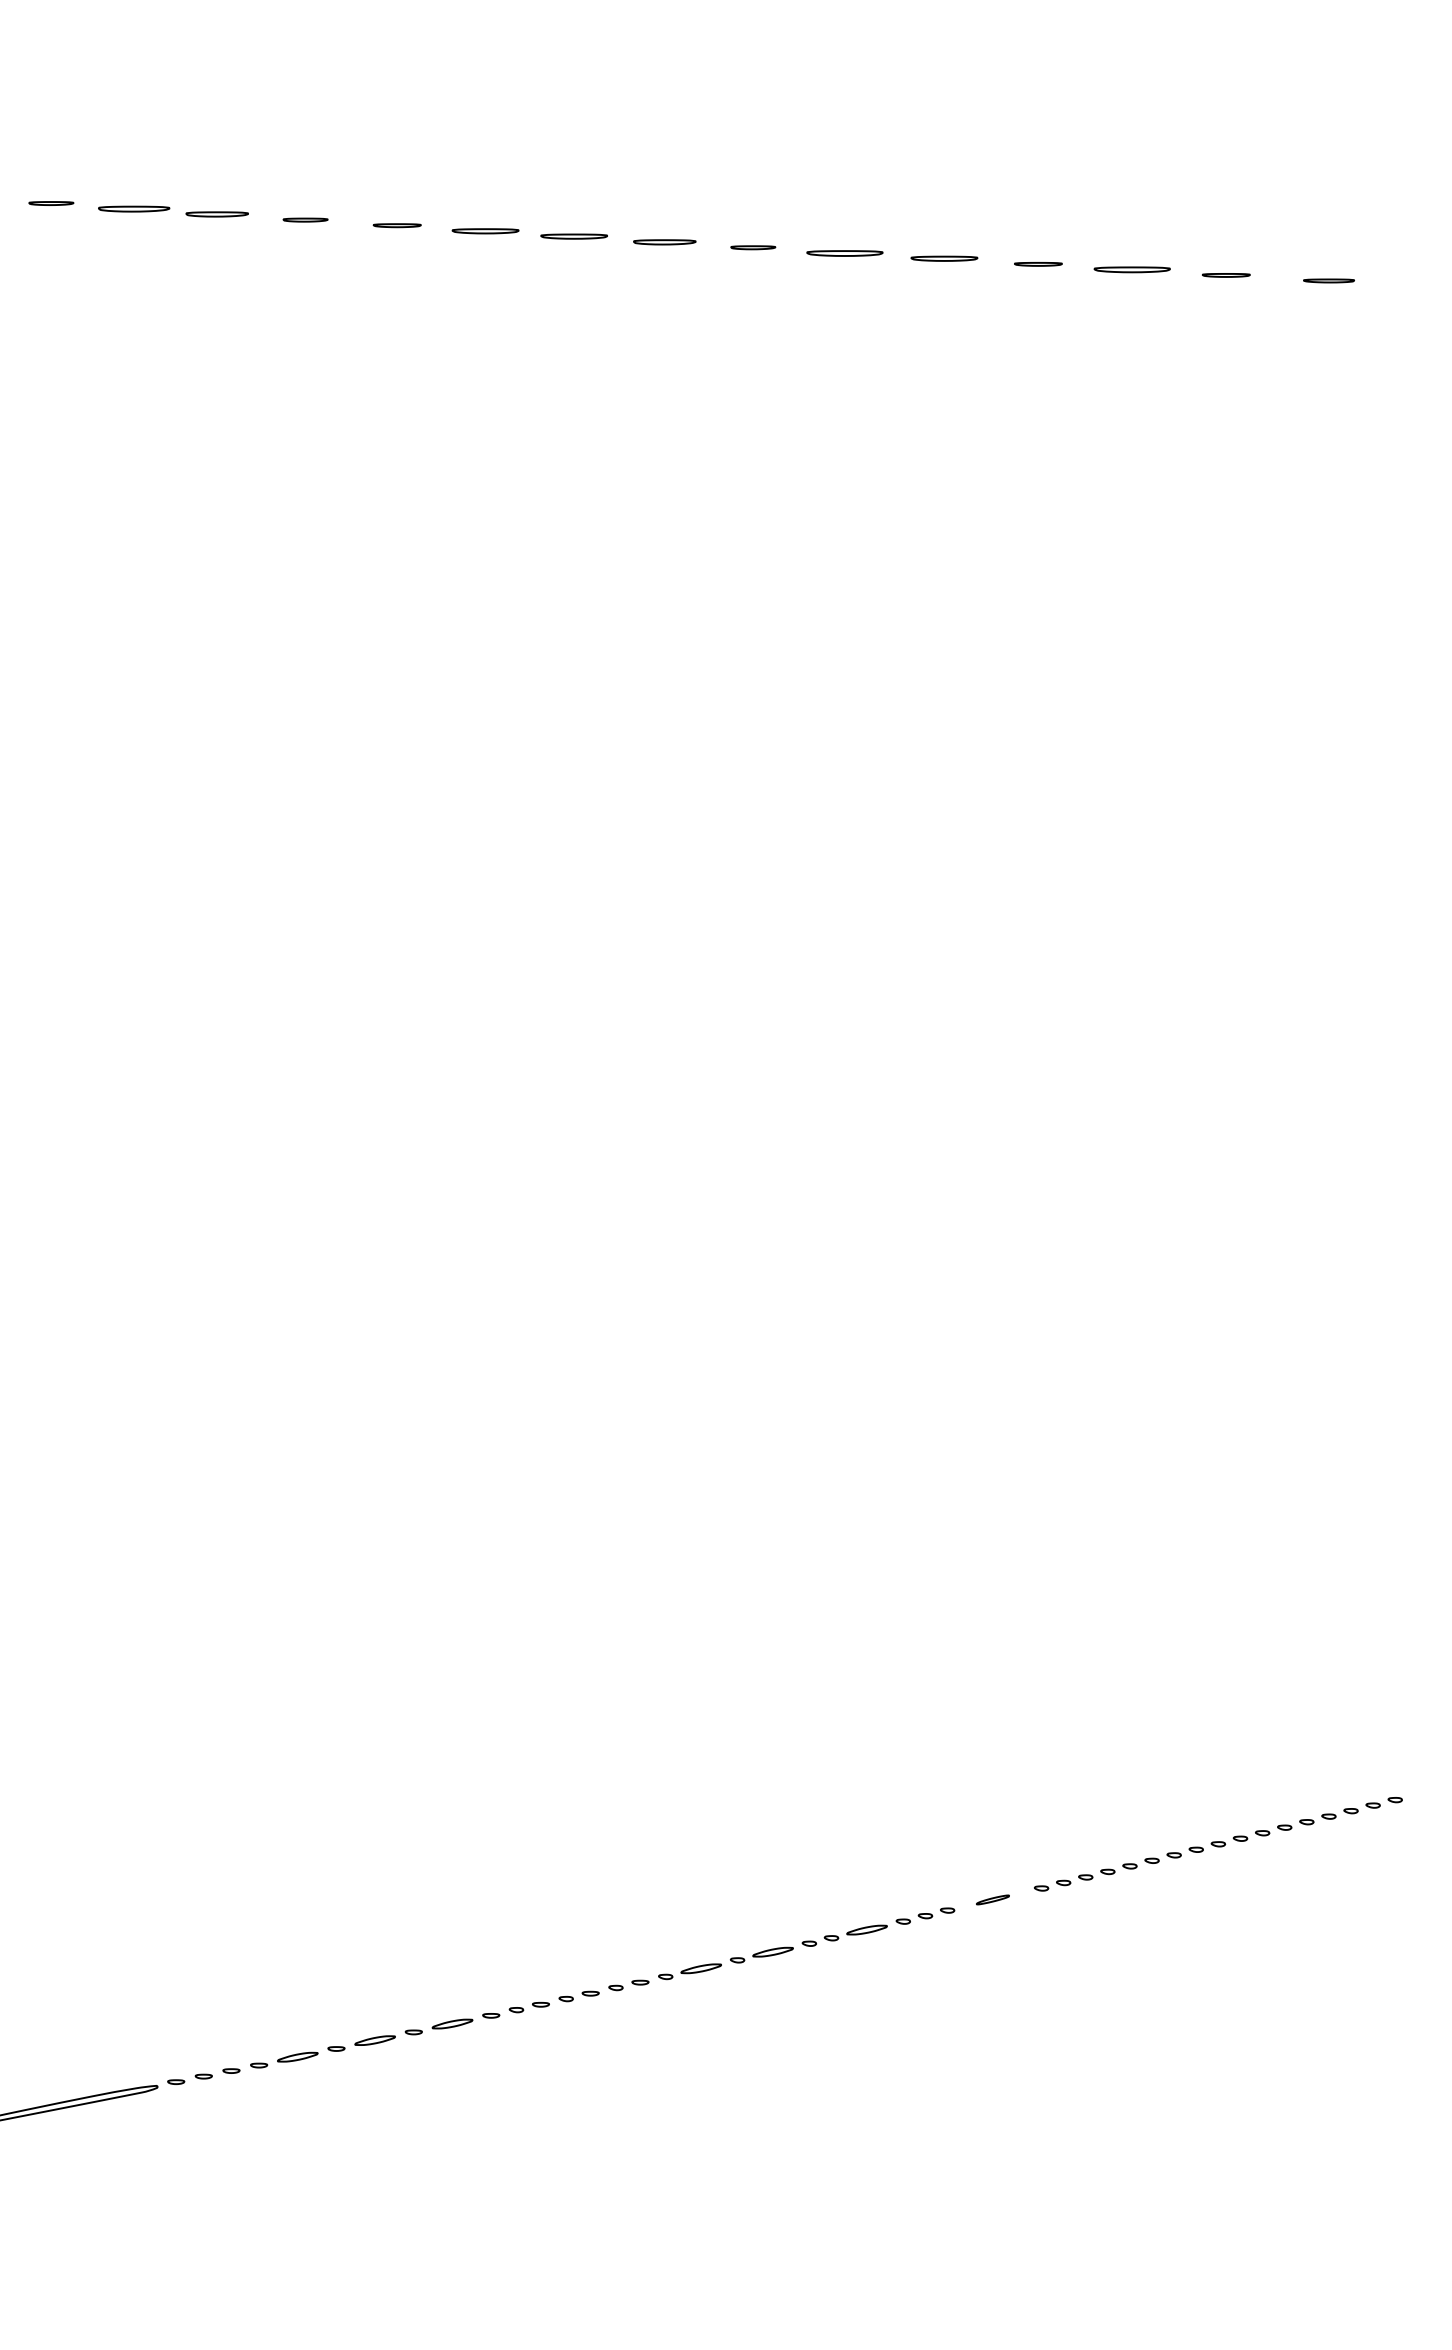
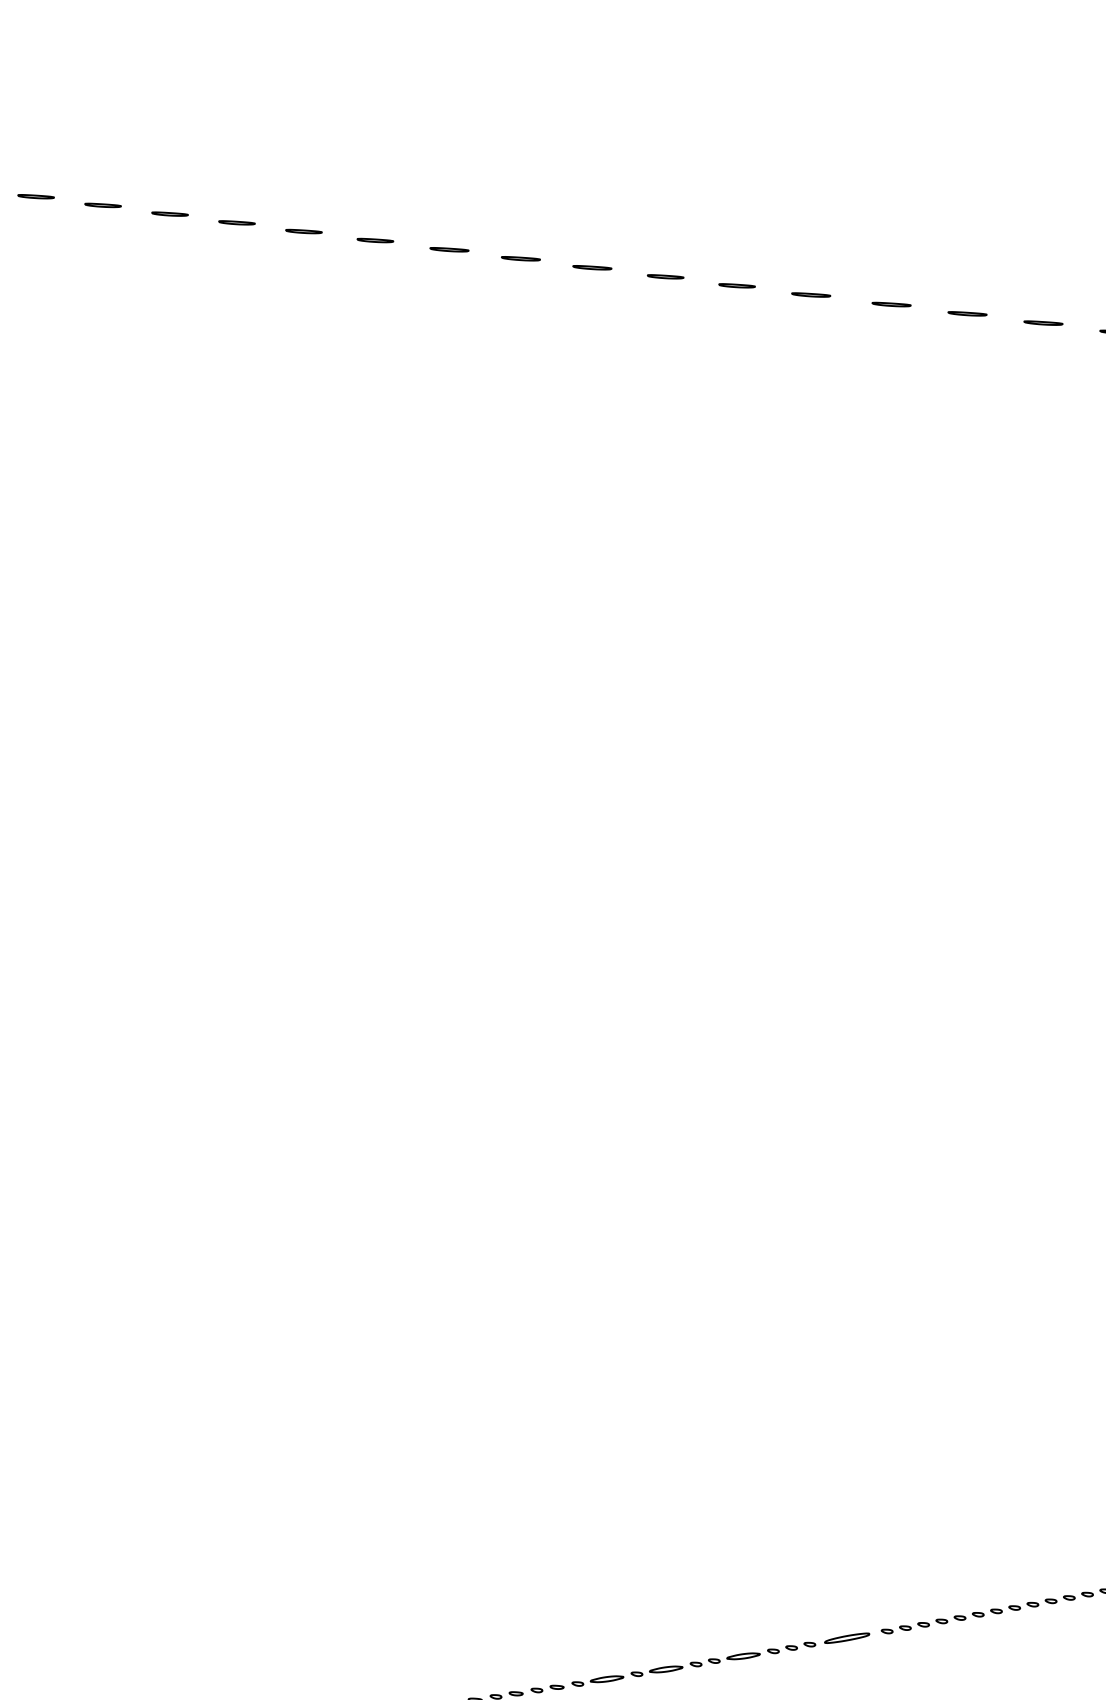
part: (134, 208) -> (237, 222), size x0.62
part: (216, 214) -> (303, 231), size x0.71
part: (485, 230) -> (520, 258), size x0.71
part: (573, 236) -> (591, 267), size x0.71
part: (664, 241) -> (665, 276), size x0.71
part: (844, 252) -> (810, 294), size x0.62
part: (944, 258) -> (891, 304), size x0.71
part: (1132, 269) -> (1043, 322), size x0.62
part: (992, 1899) -> (846, 1637), size x1.67

